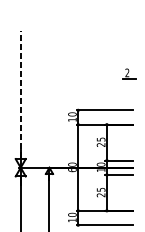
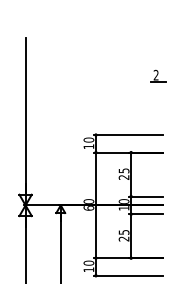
part: (129, 73) -> (158, 75), moved
line: (20, 94) -> (25, 115), dashed -> solid

